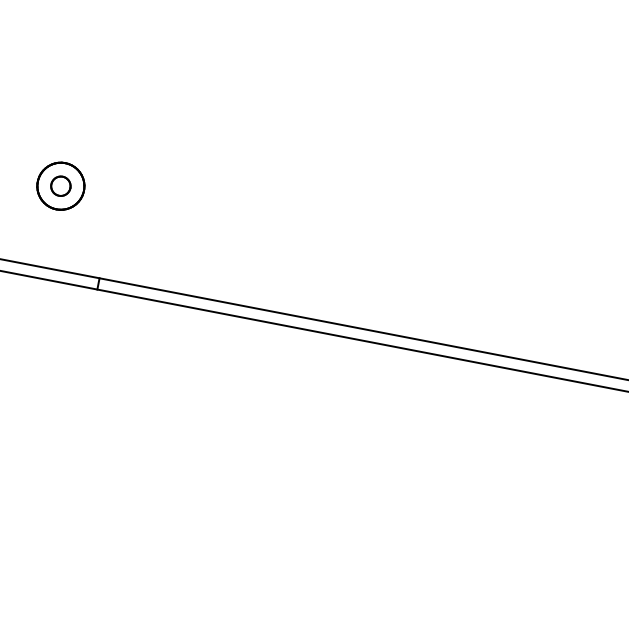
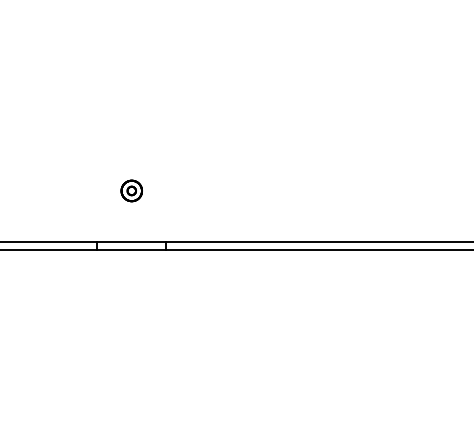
part: (60, 185) -> (131, 190), size x0.7

